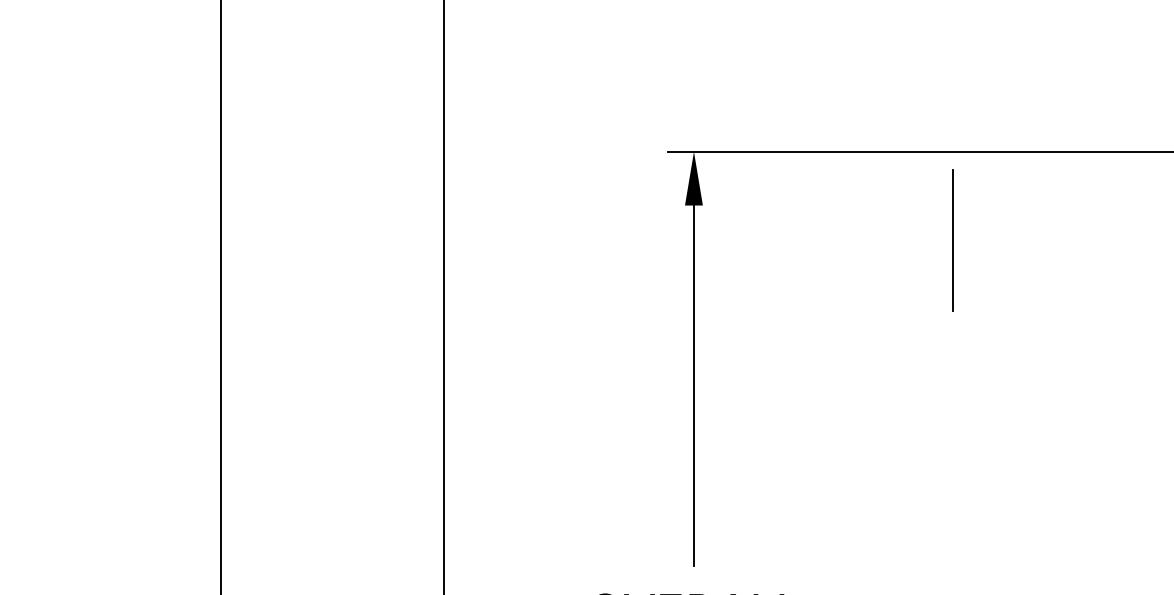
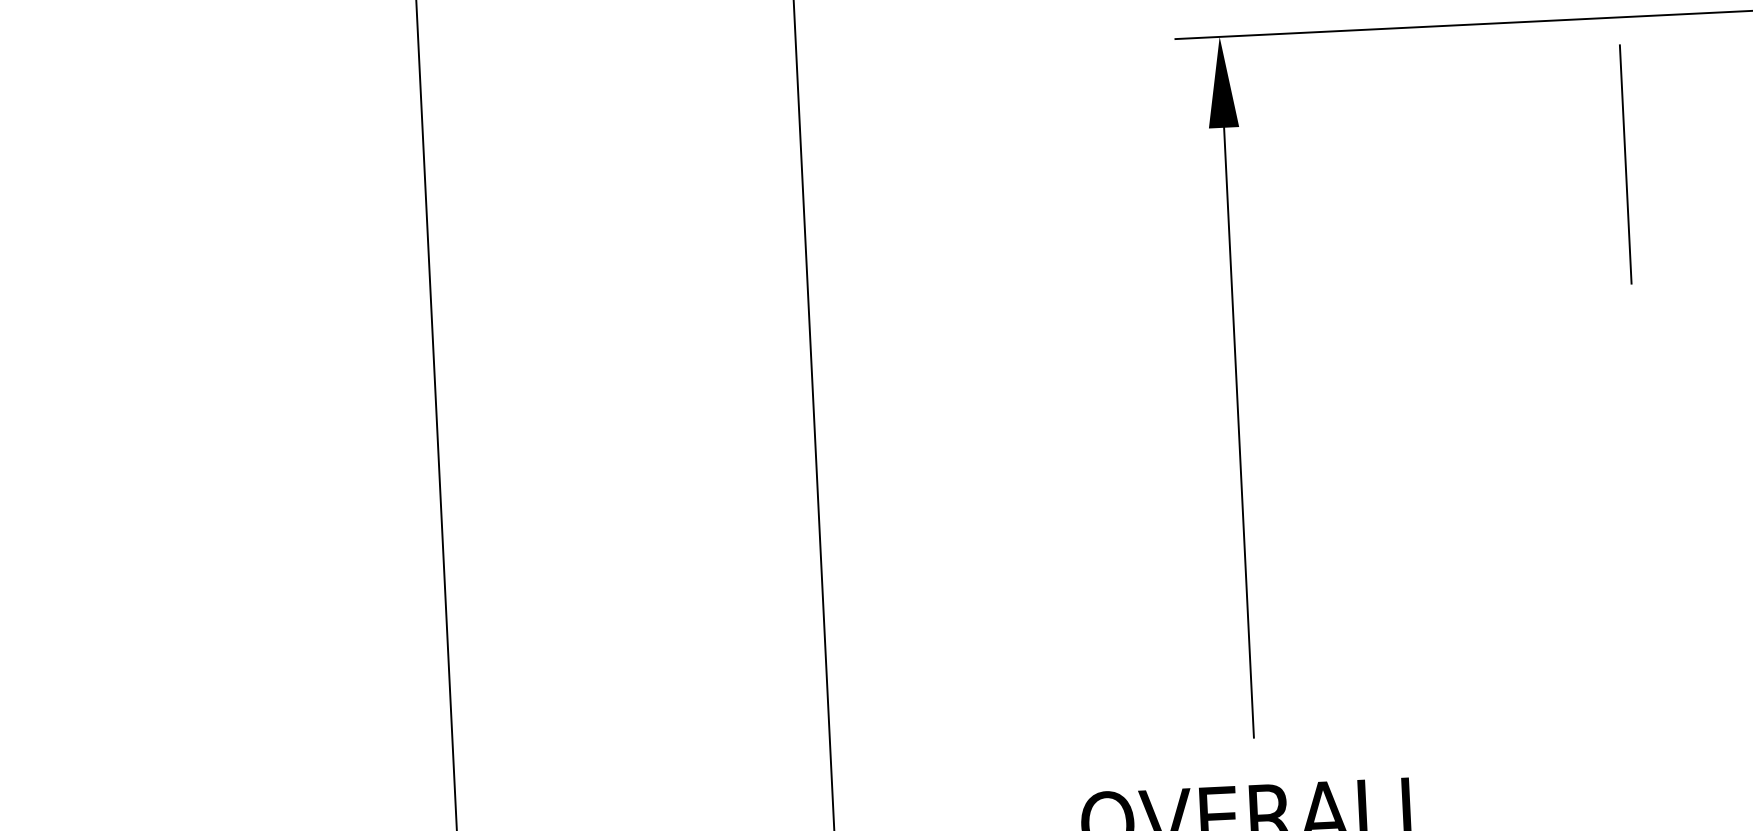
line: (952, 240) -> (1625, 164), moved

